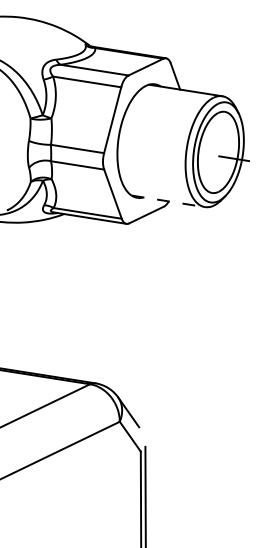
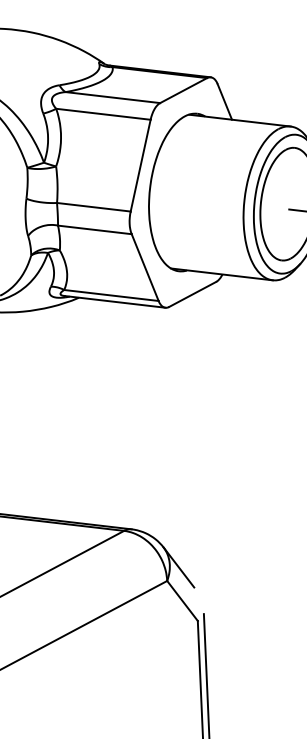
line: (168, 201) -> (222, 274), dashed -> solid

